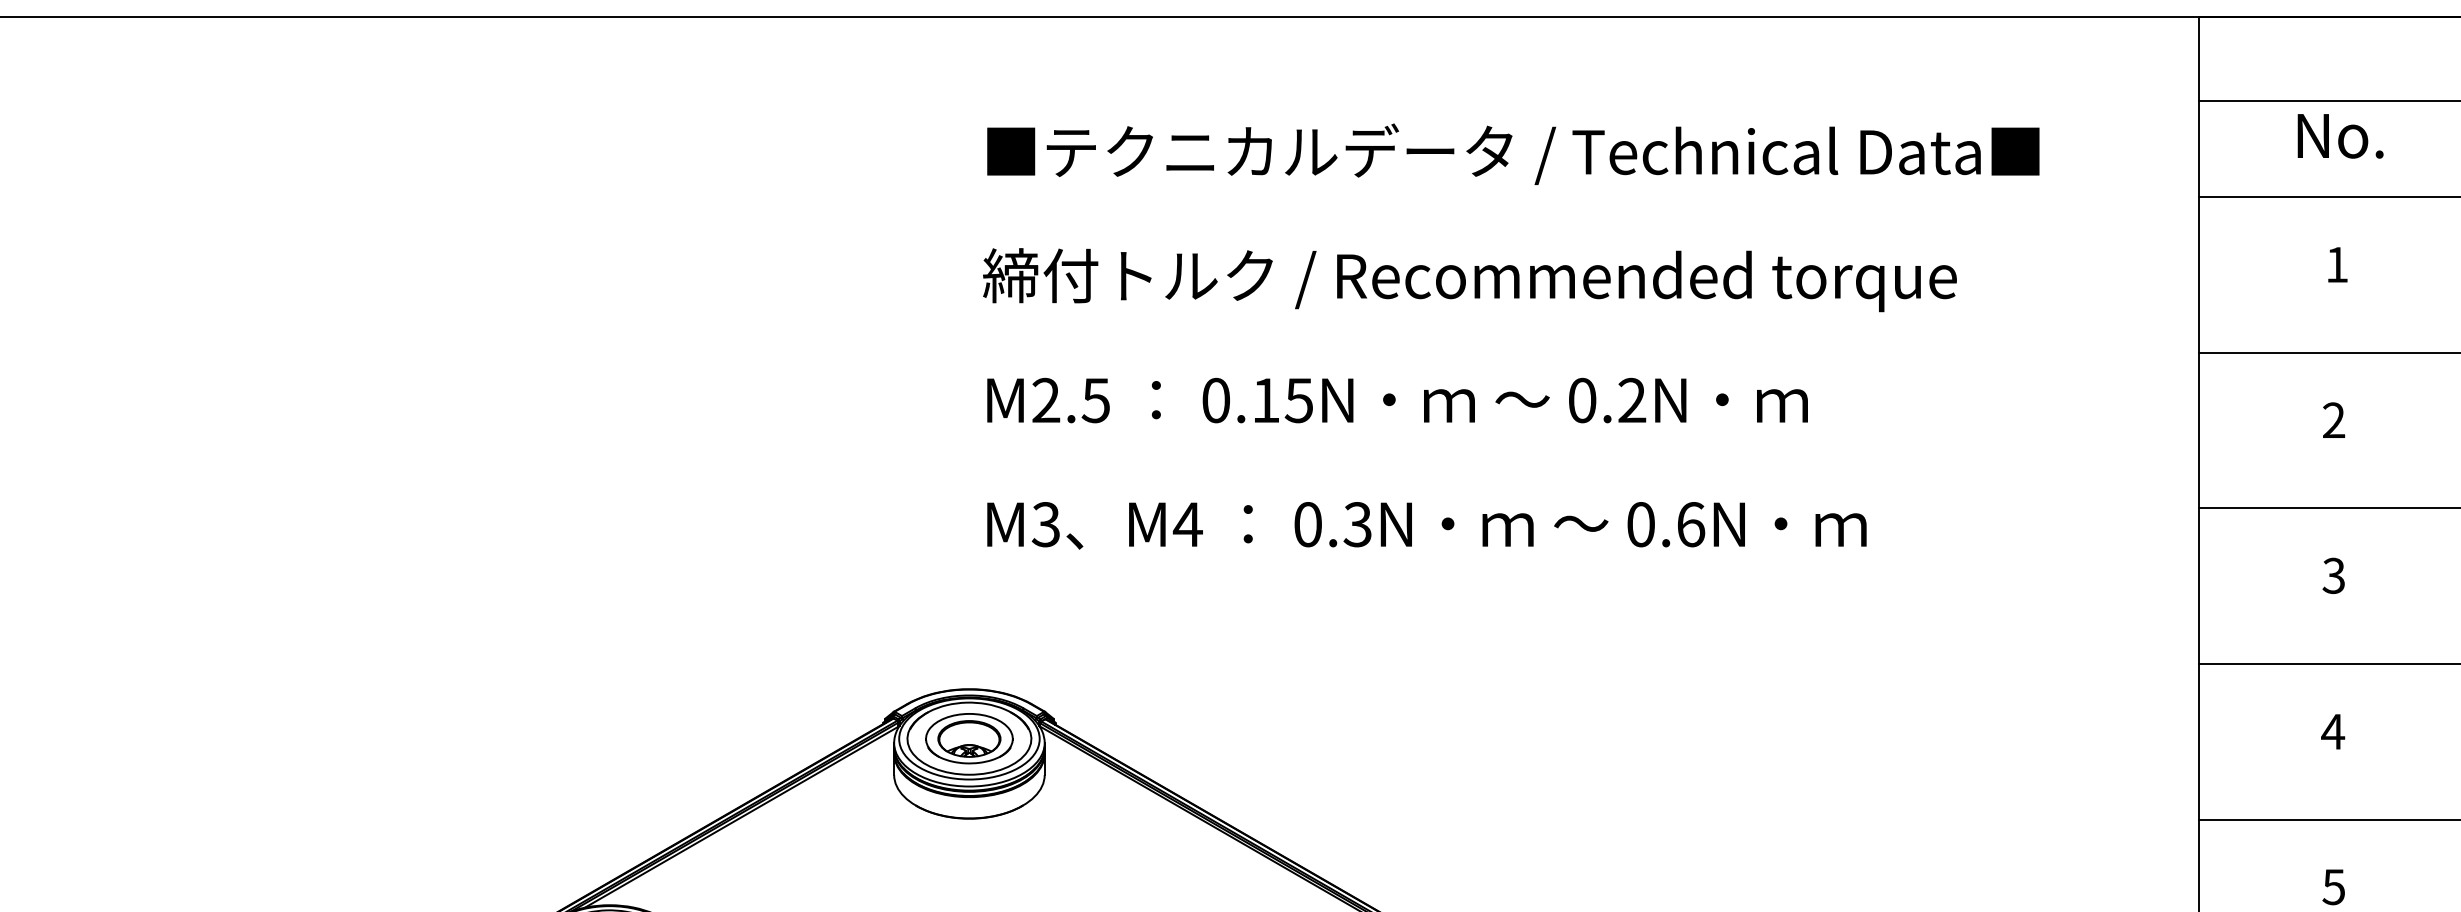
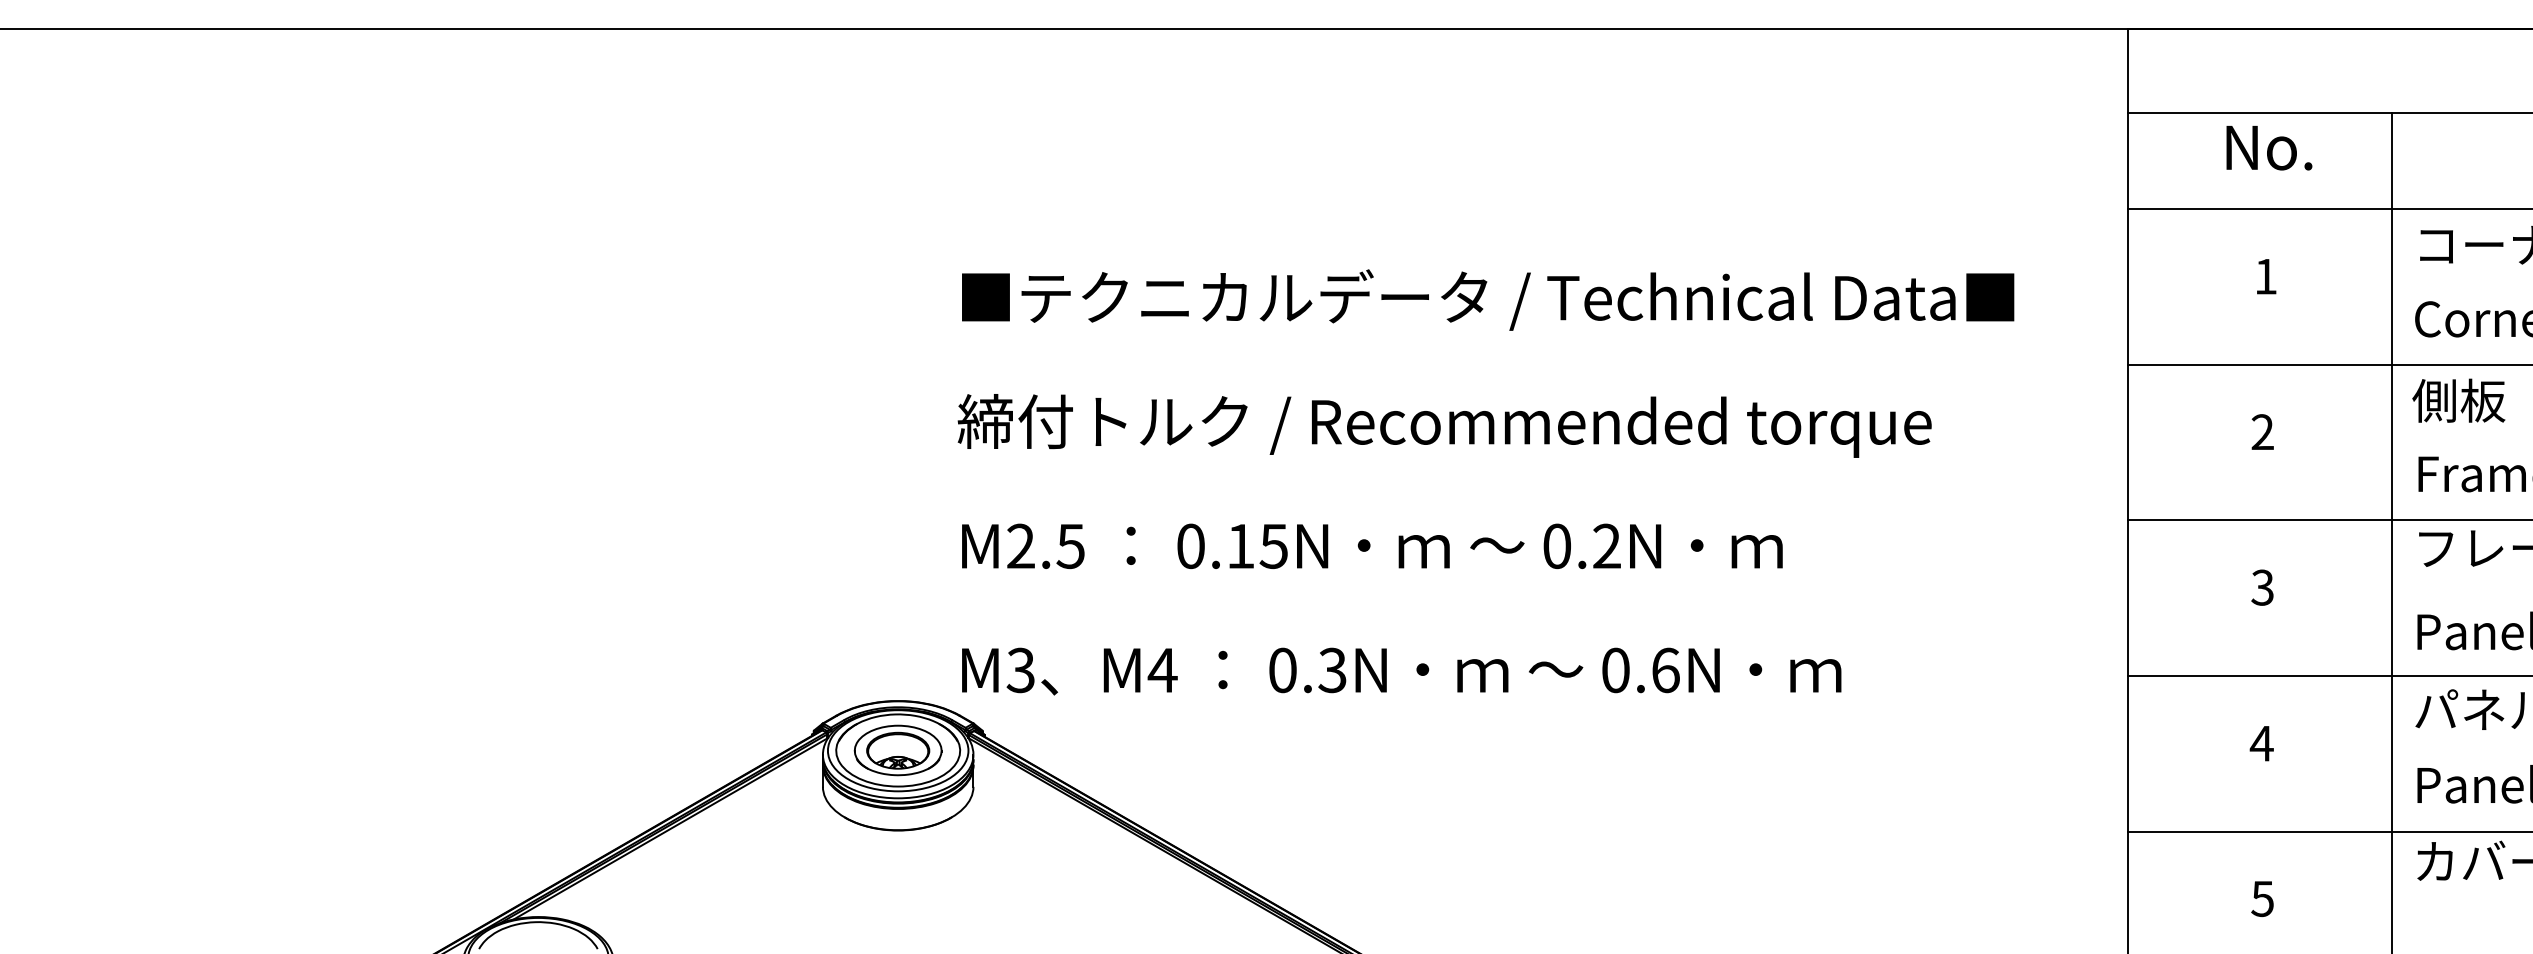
text: (1510, 336) -> (1485, 482), moved

